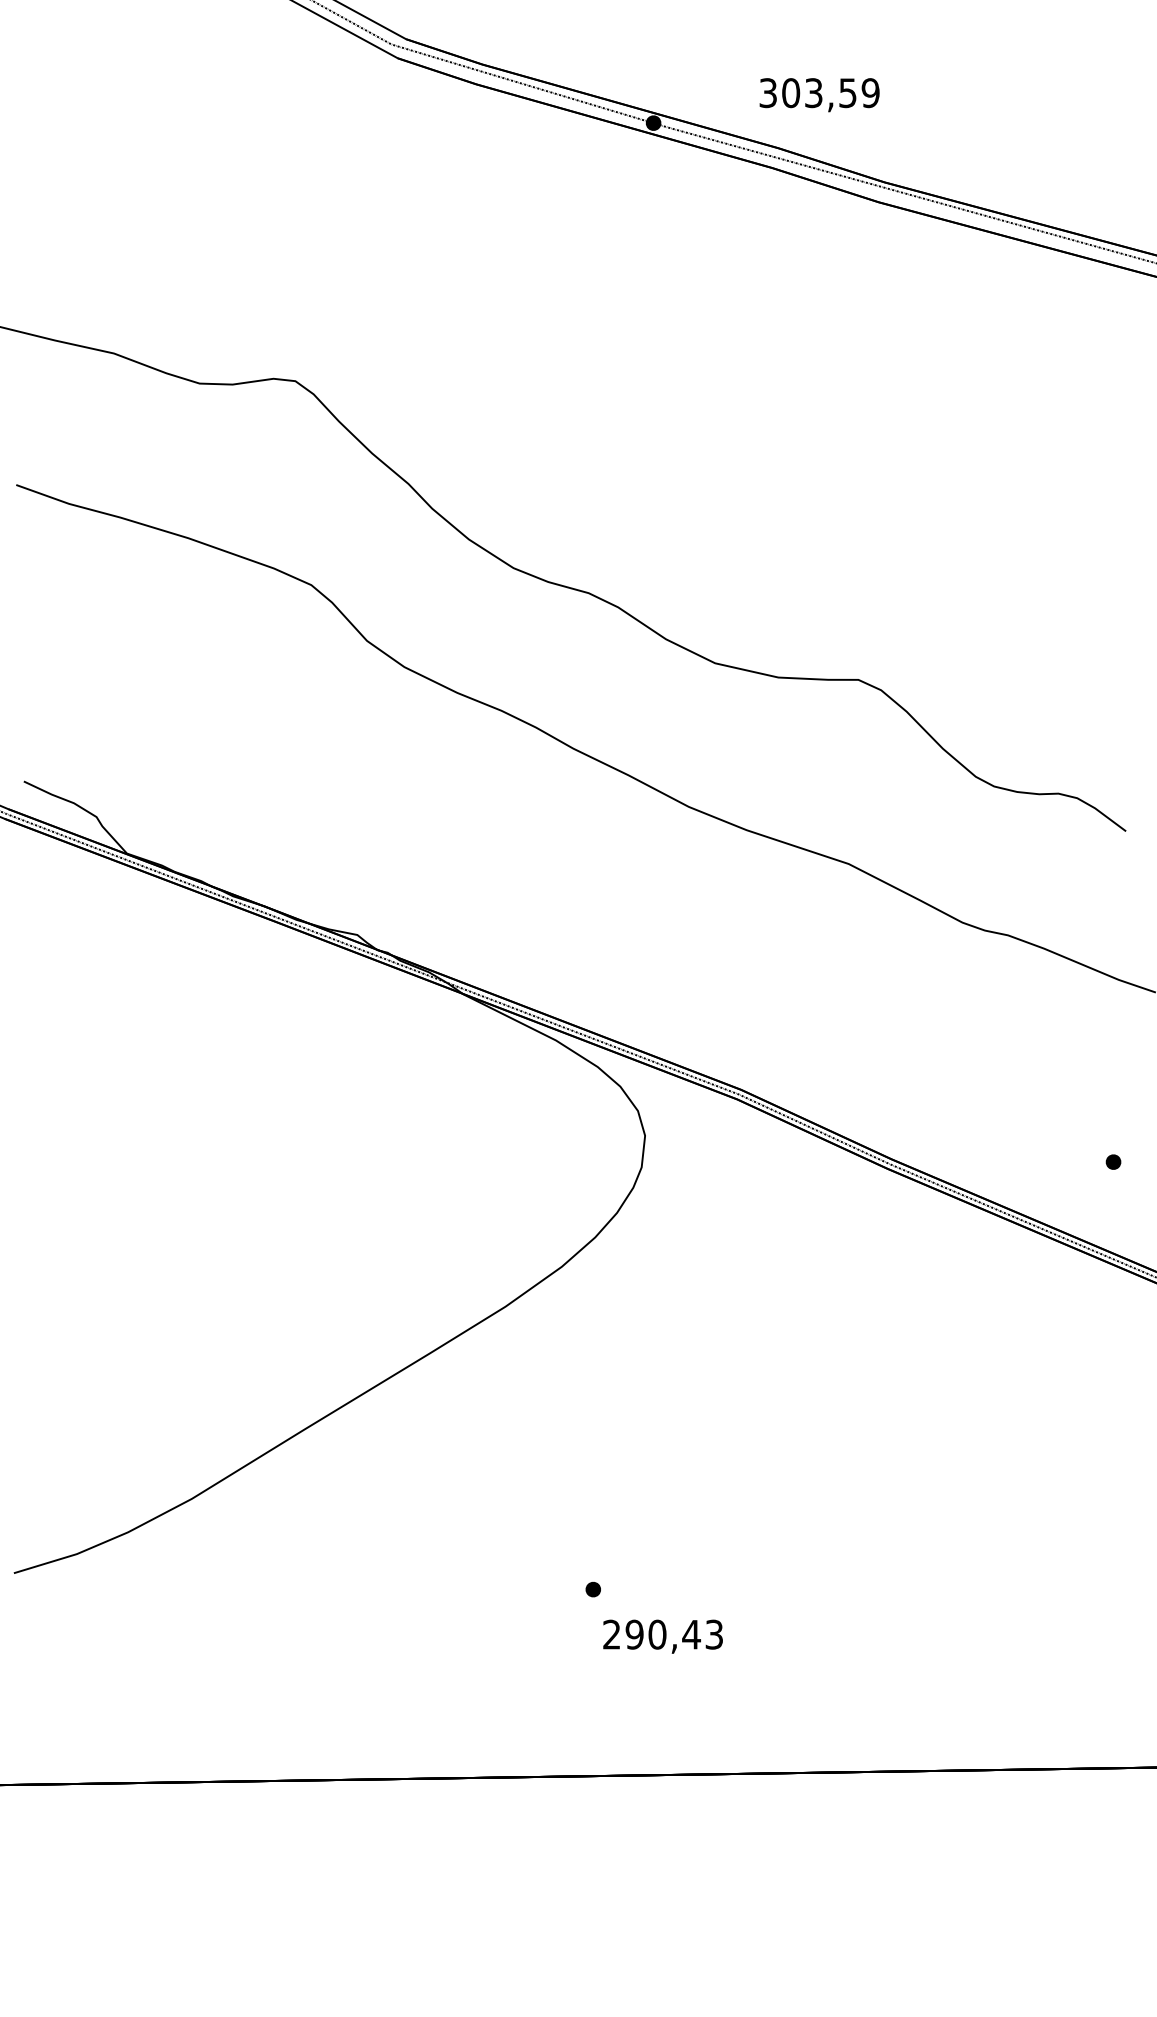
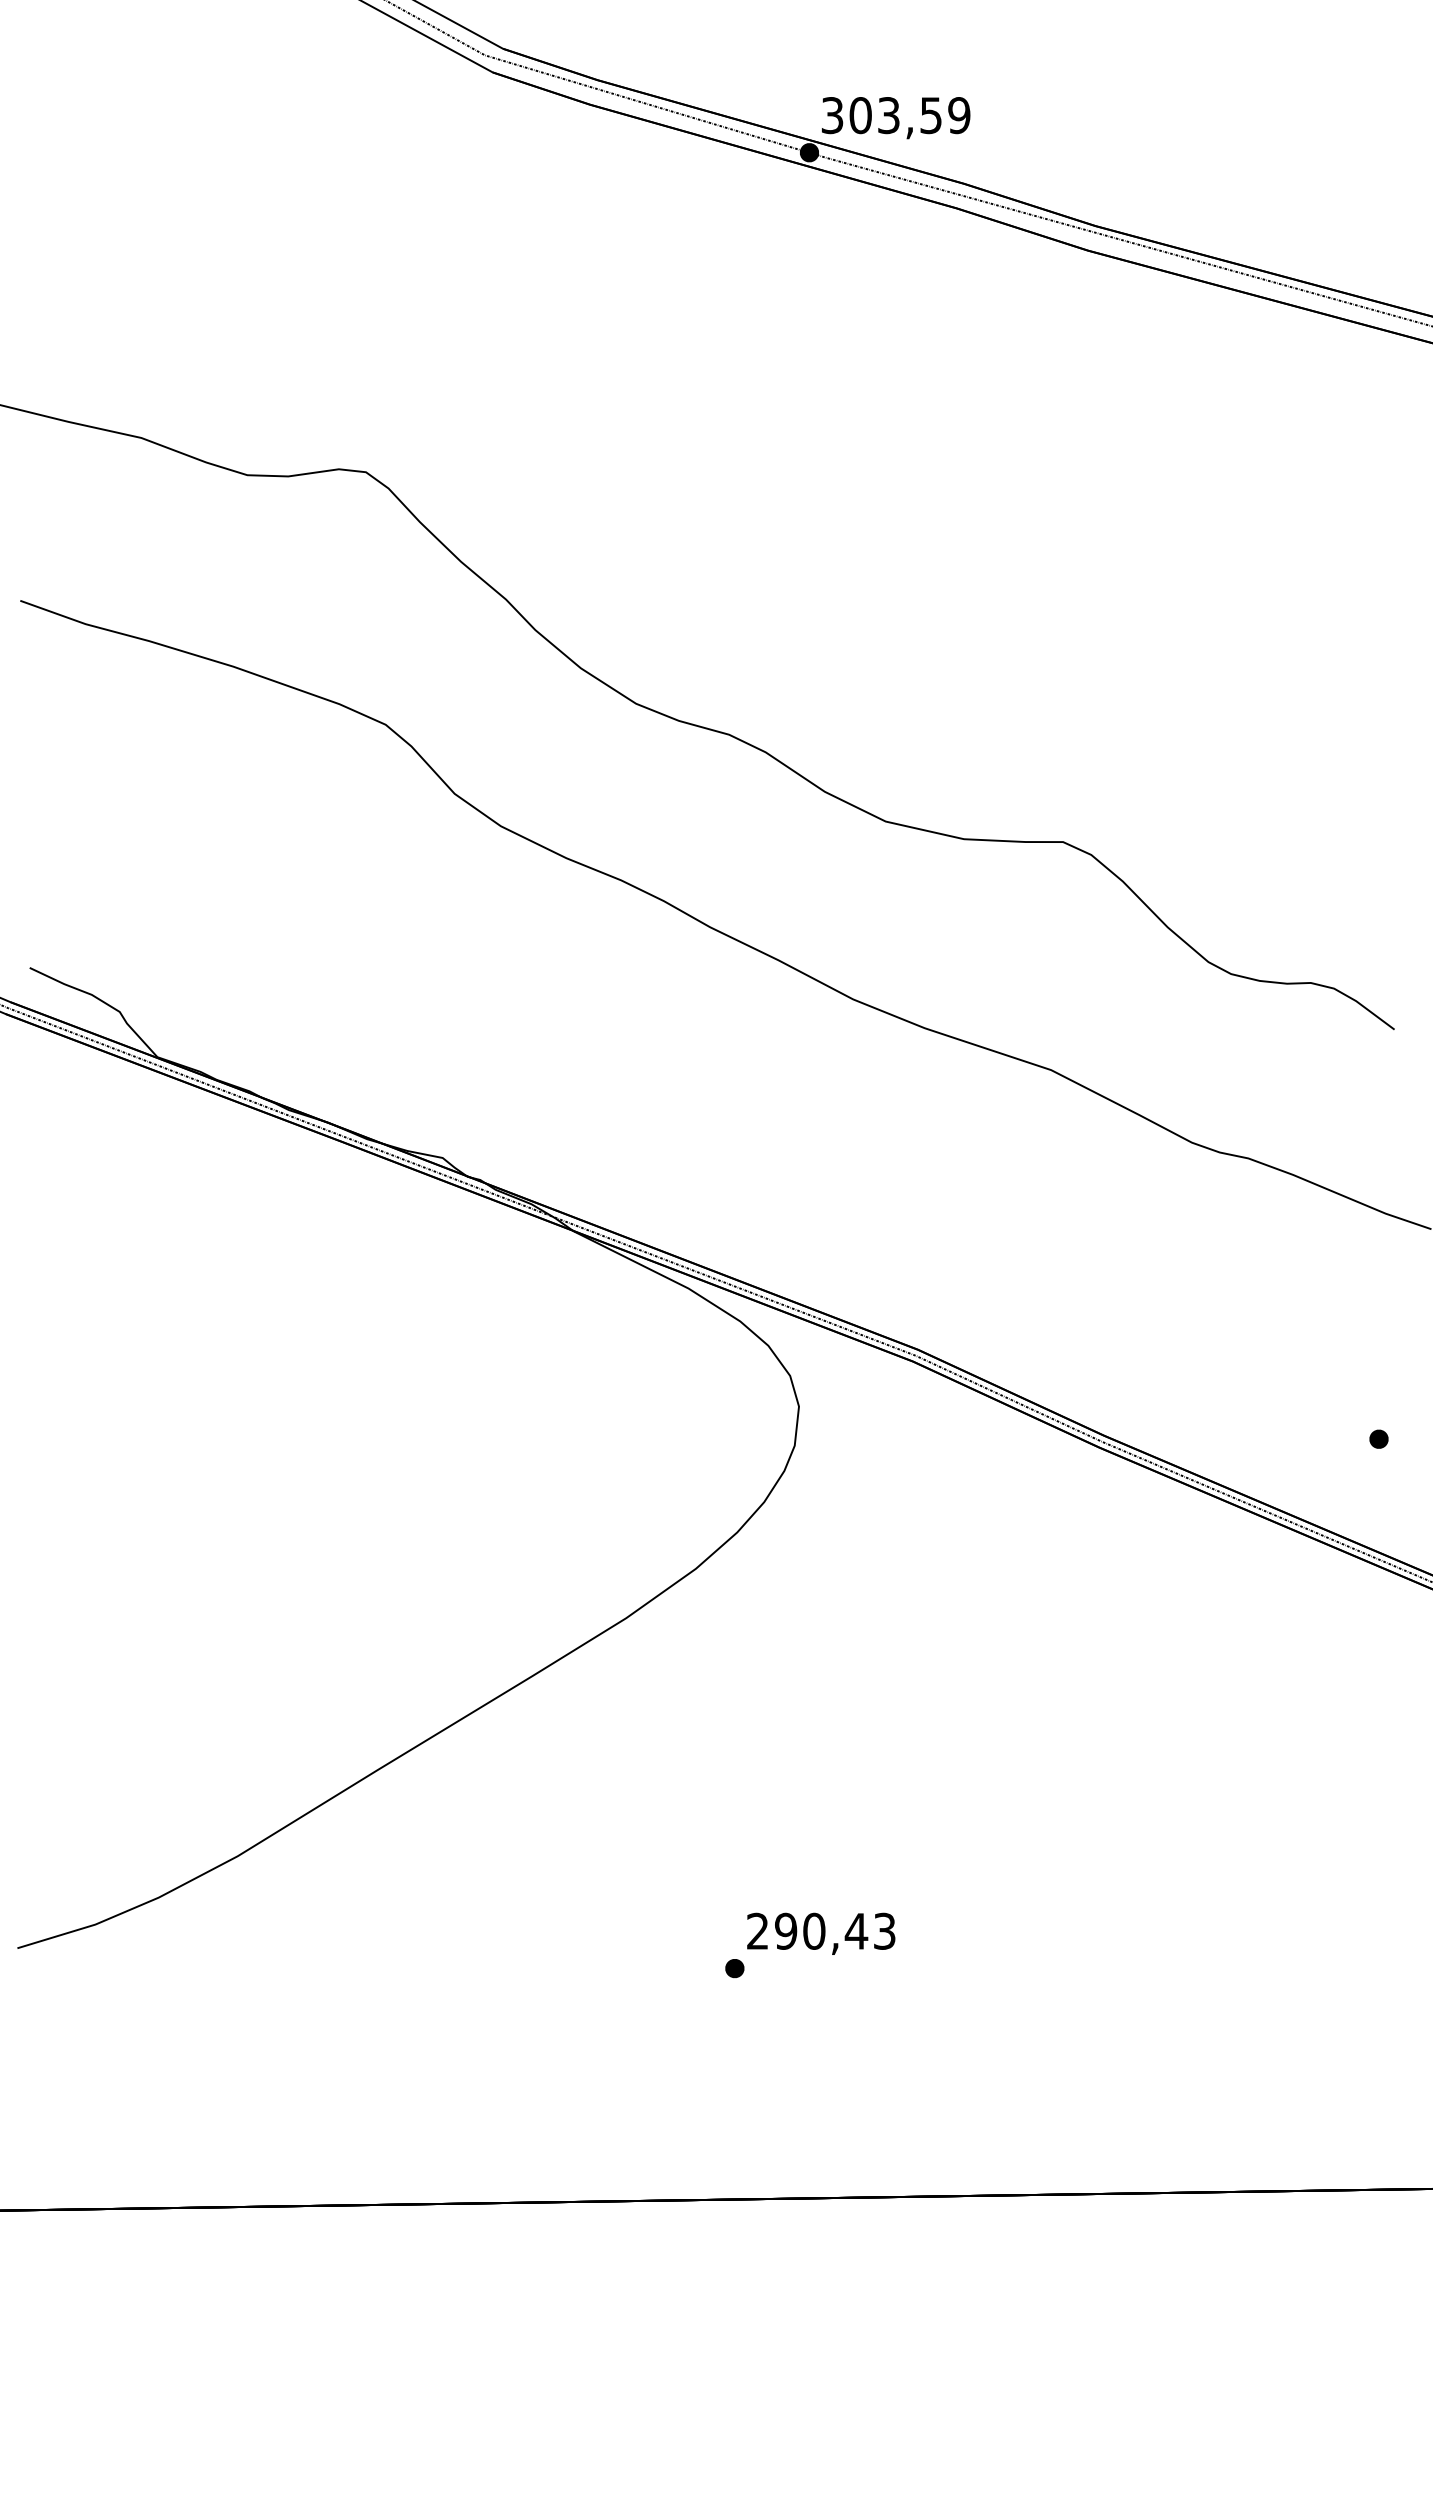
text: (819, 95) -> (896, 118), moved
text: (663, 1636) -> (821, 1933), moved

